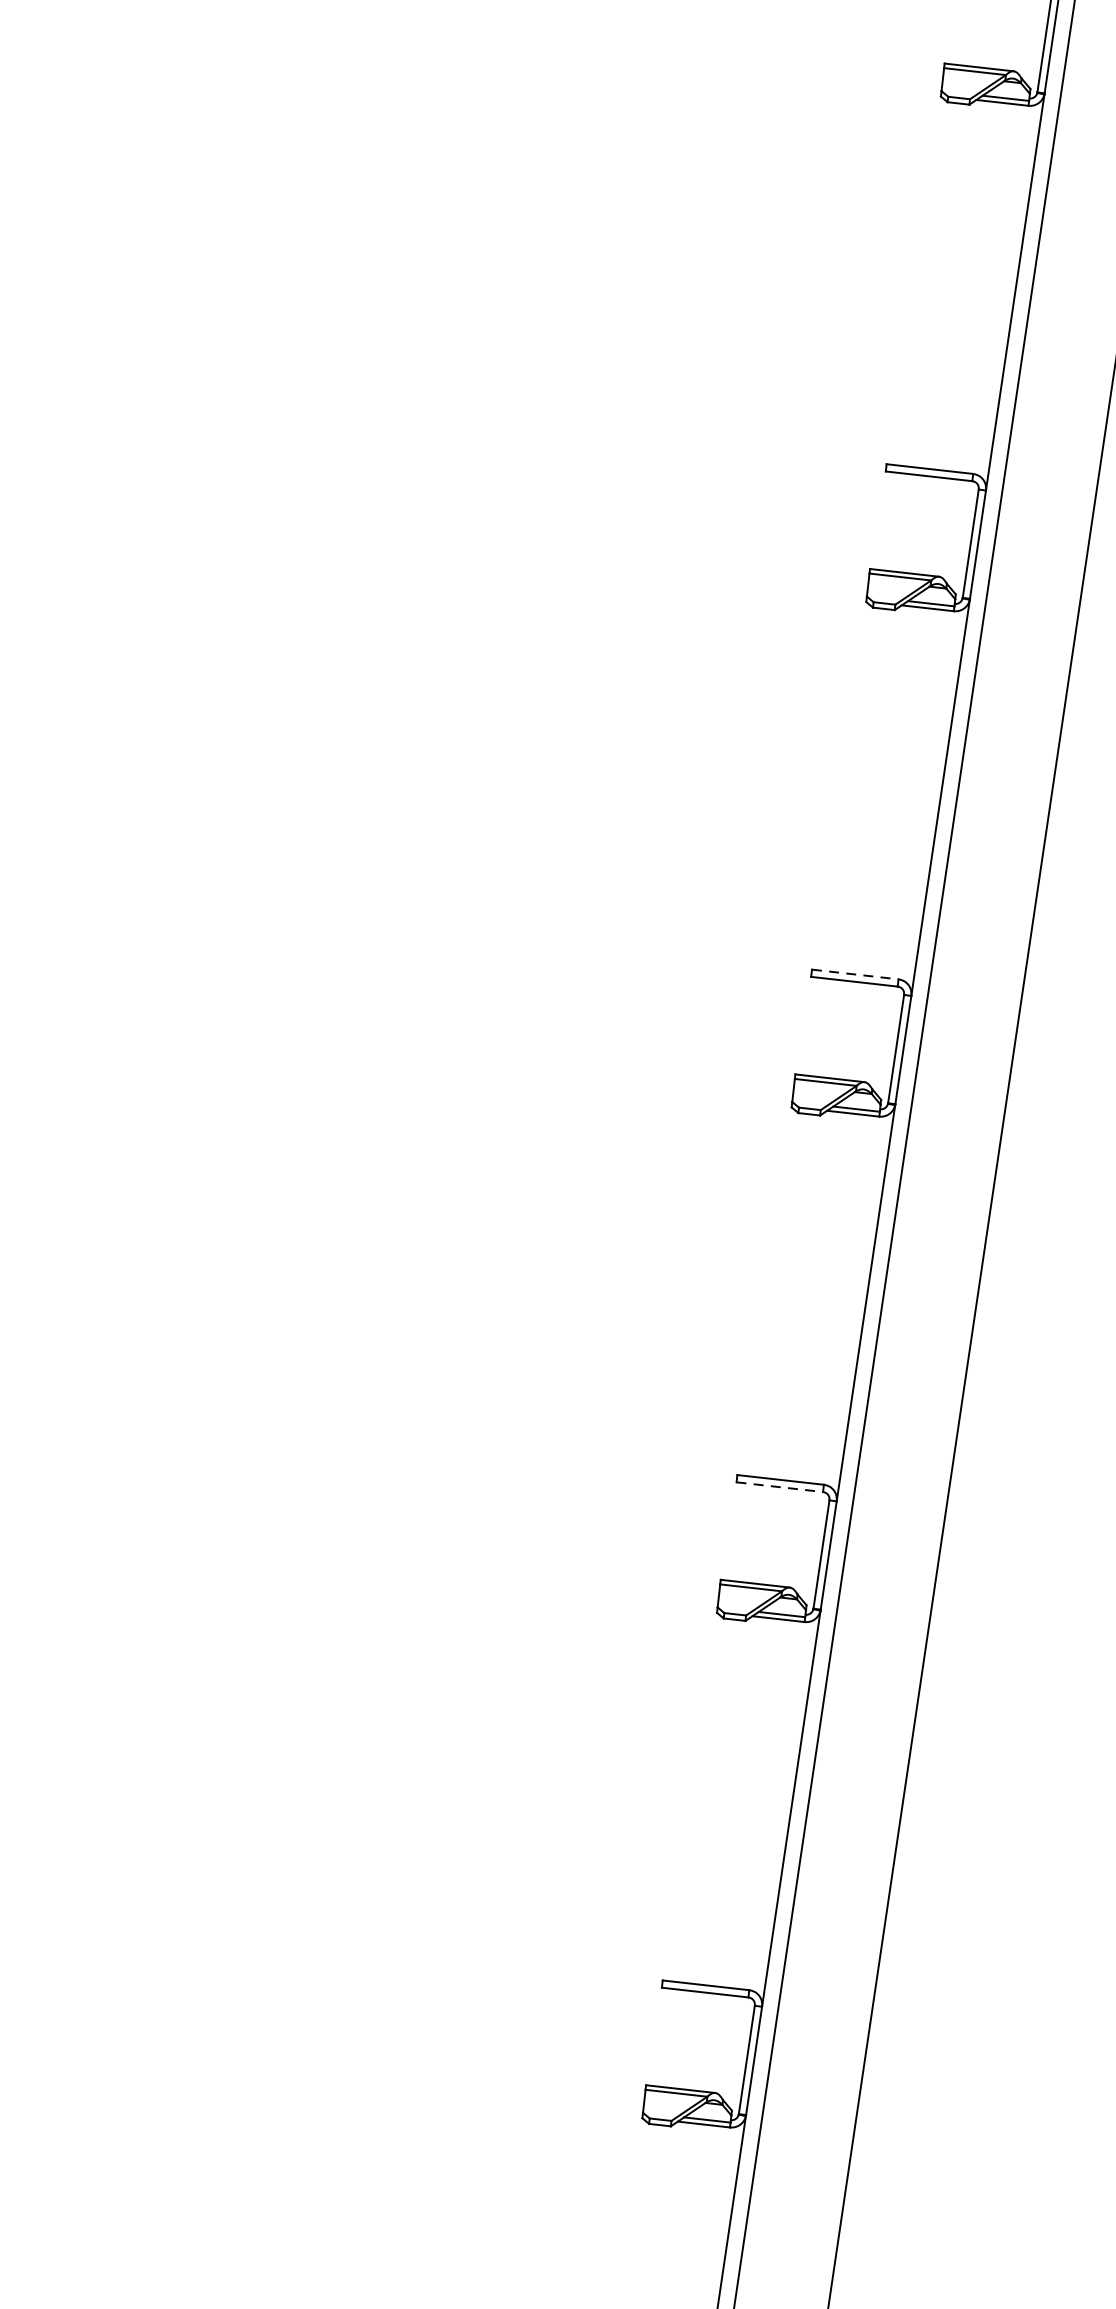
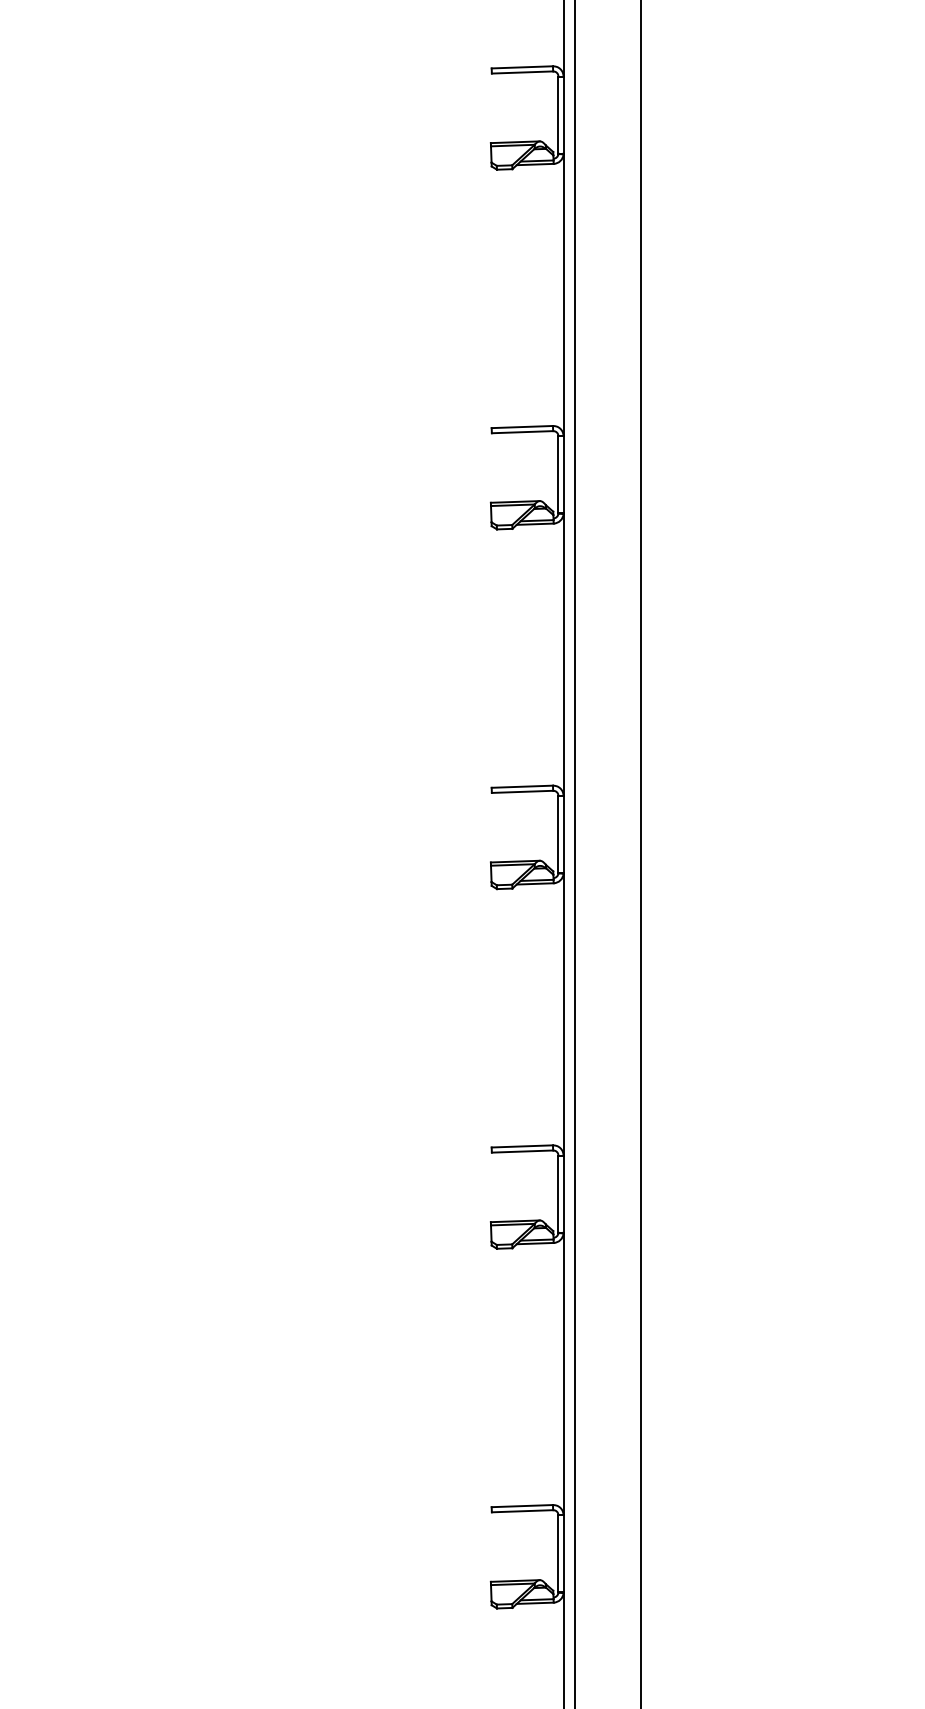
line: (855, 974) -> (522, 786), dashed -> solid
line: (779, 1487) -> (522, 1151), dashed -> solid

